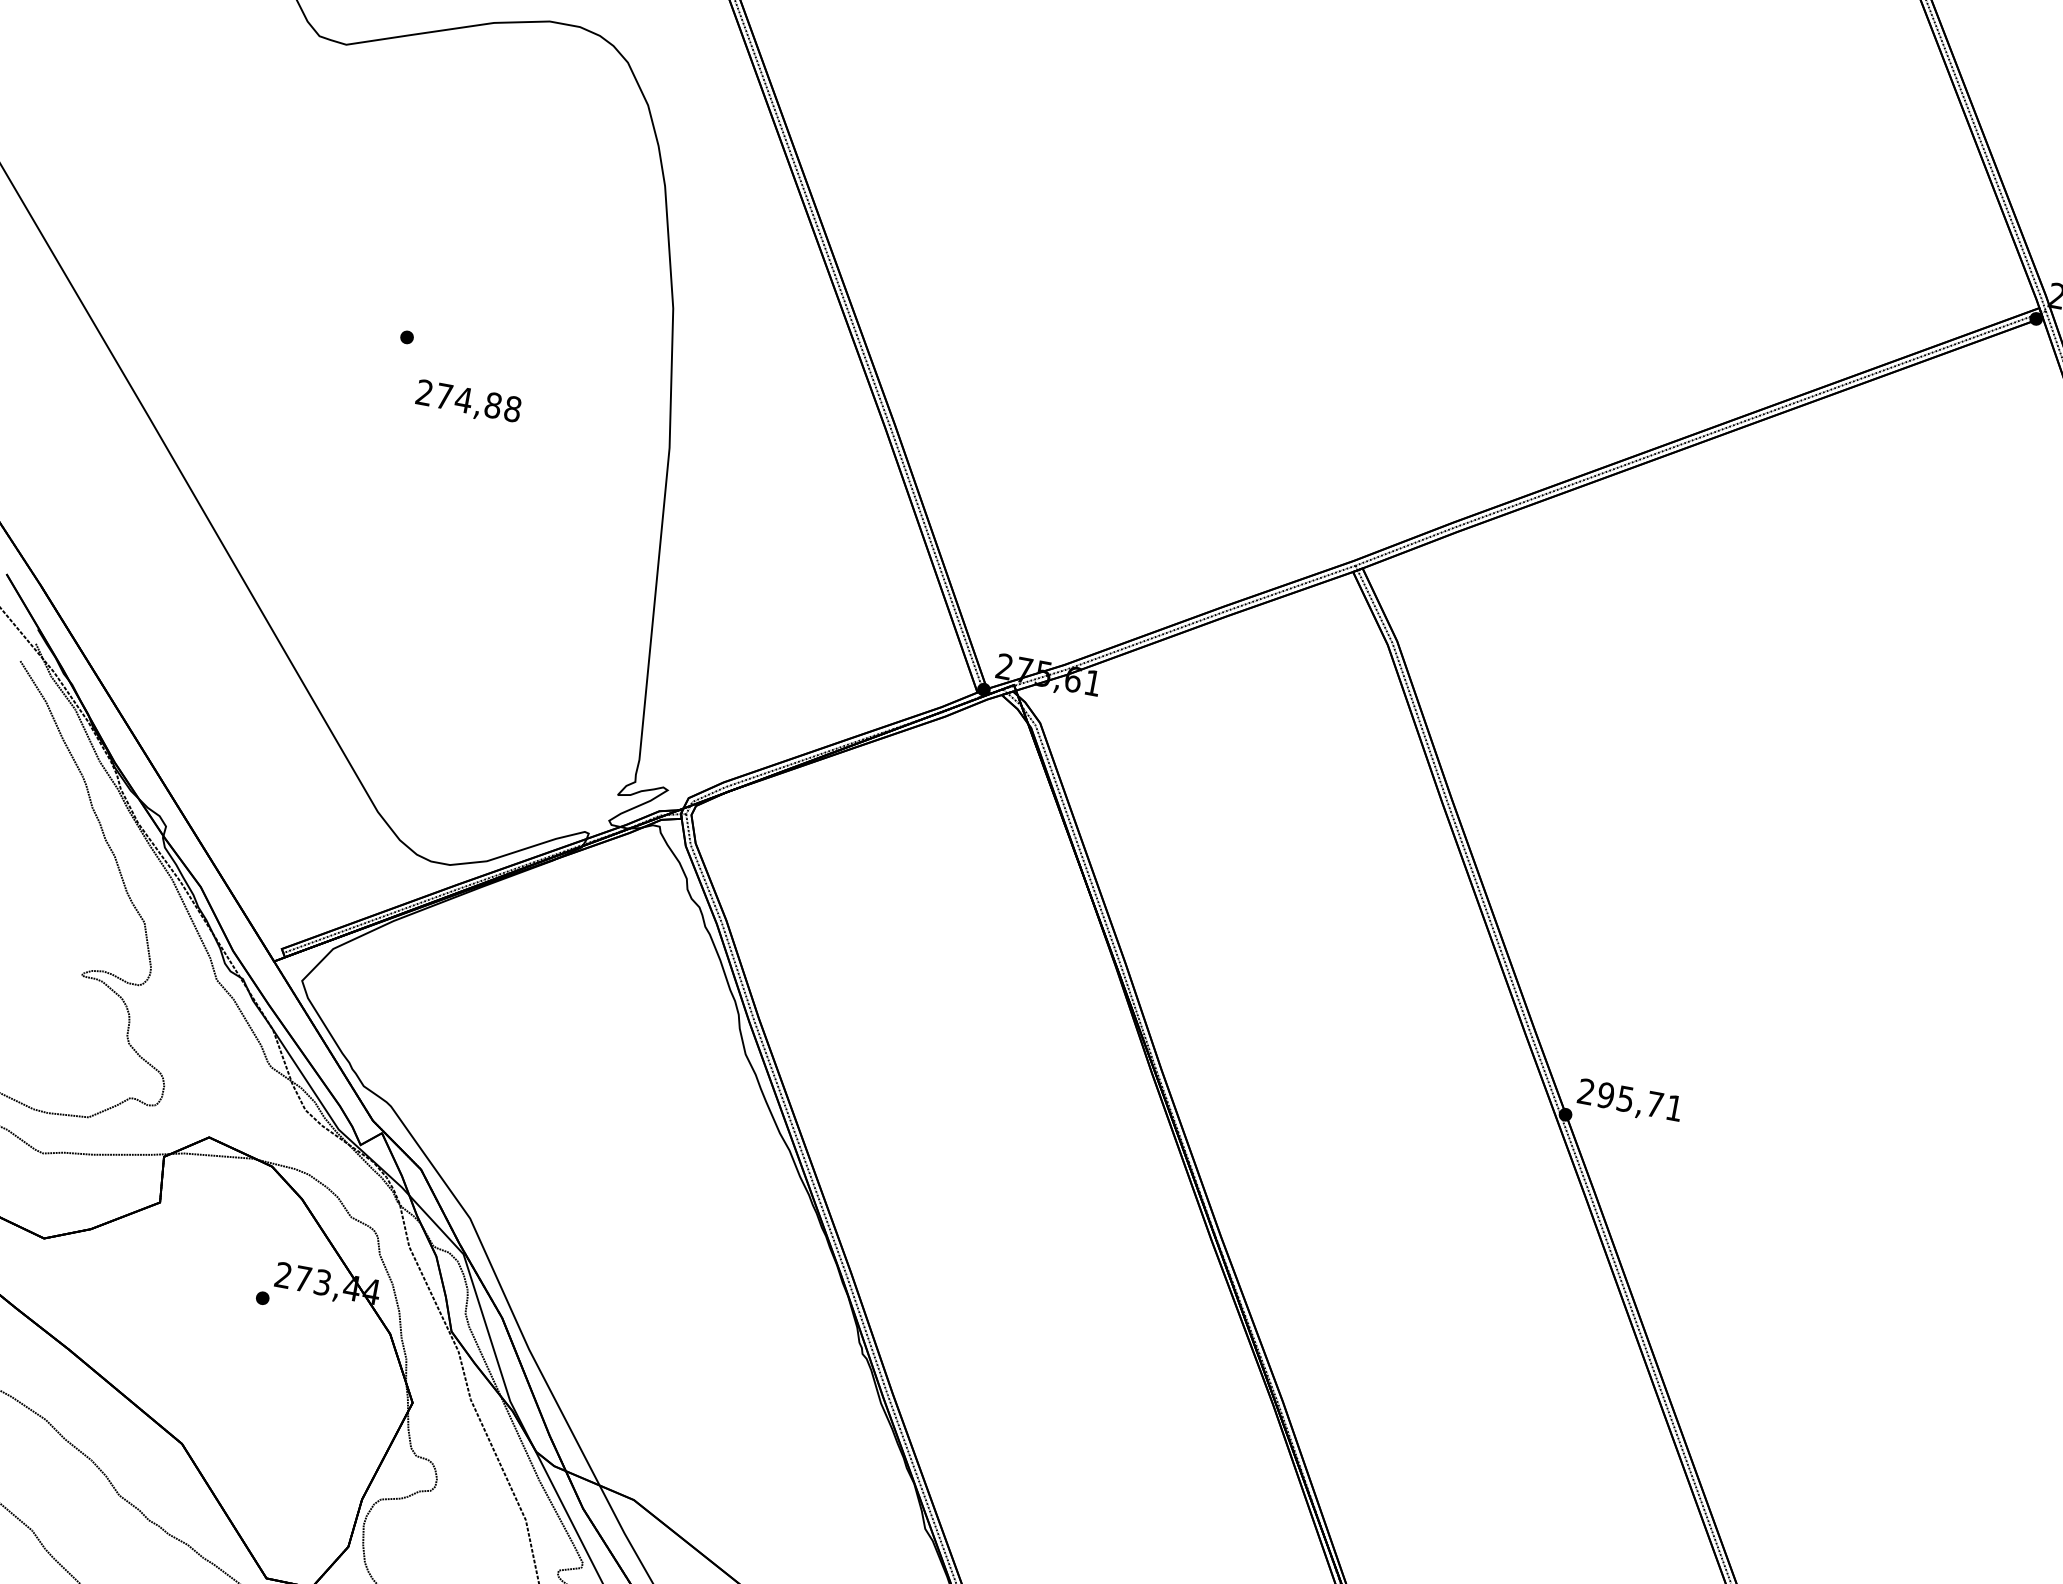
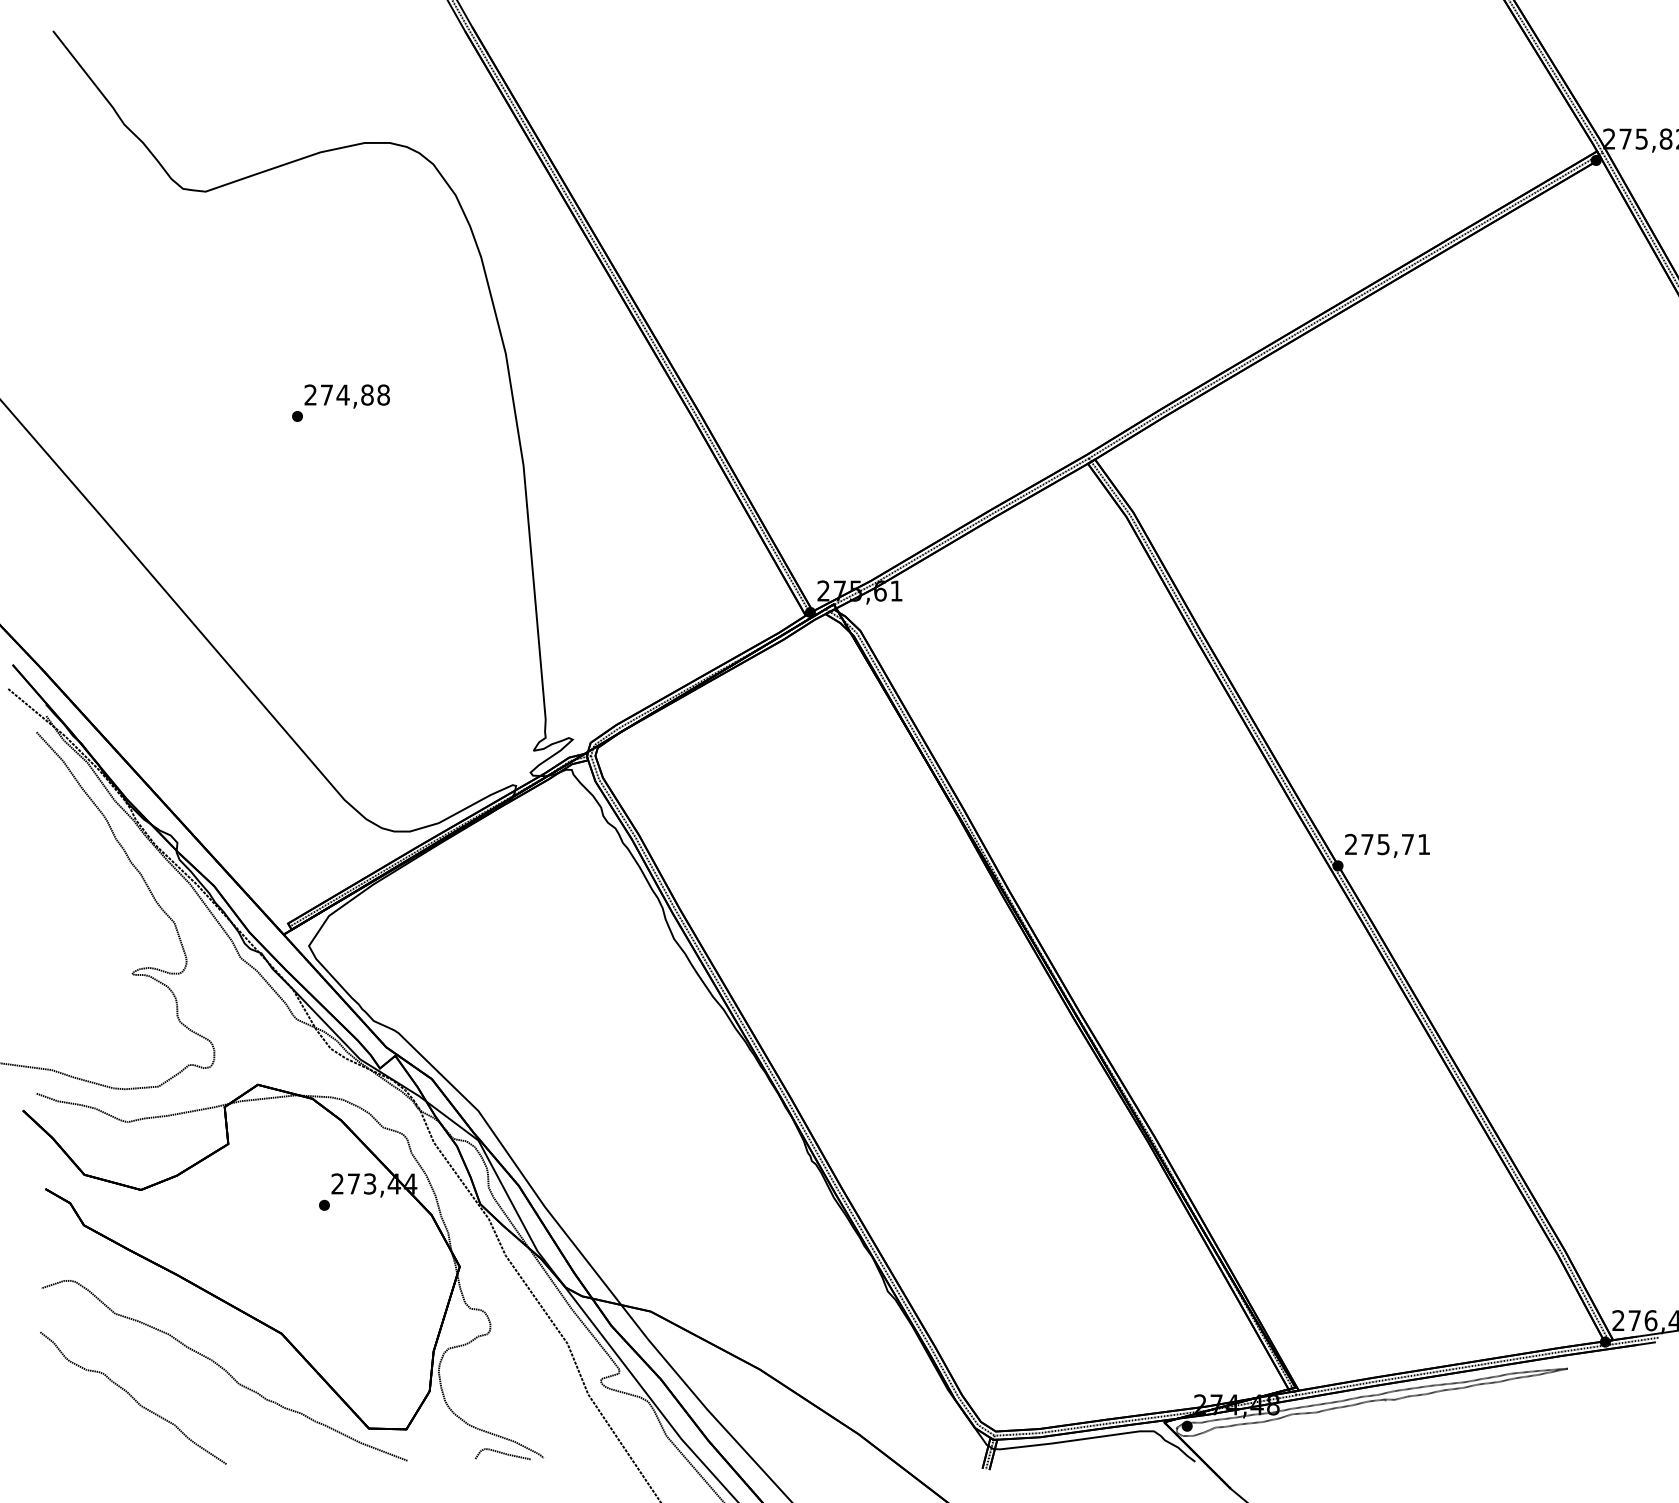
text: (467, 402) -> (346, 396), moved
text: (1606, 1095) -> (1367, 844), 295,71 -> 275,71

